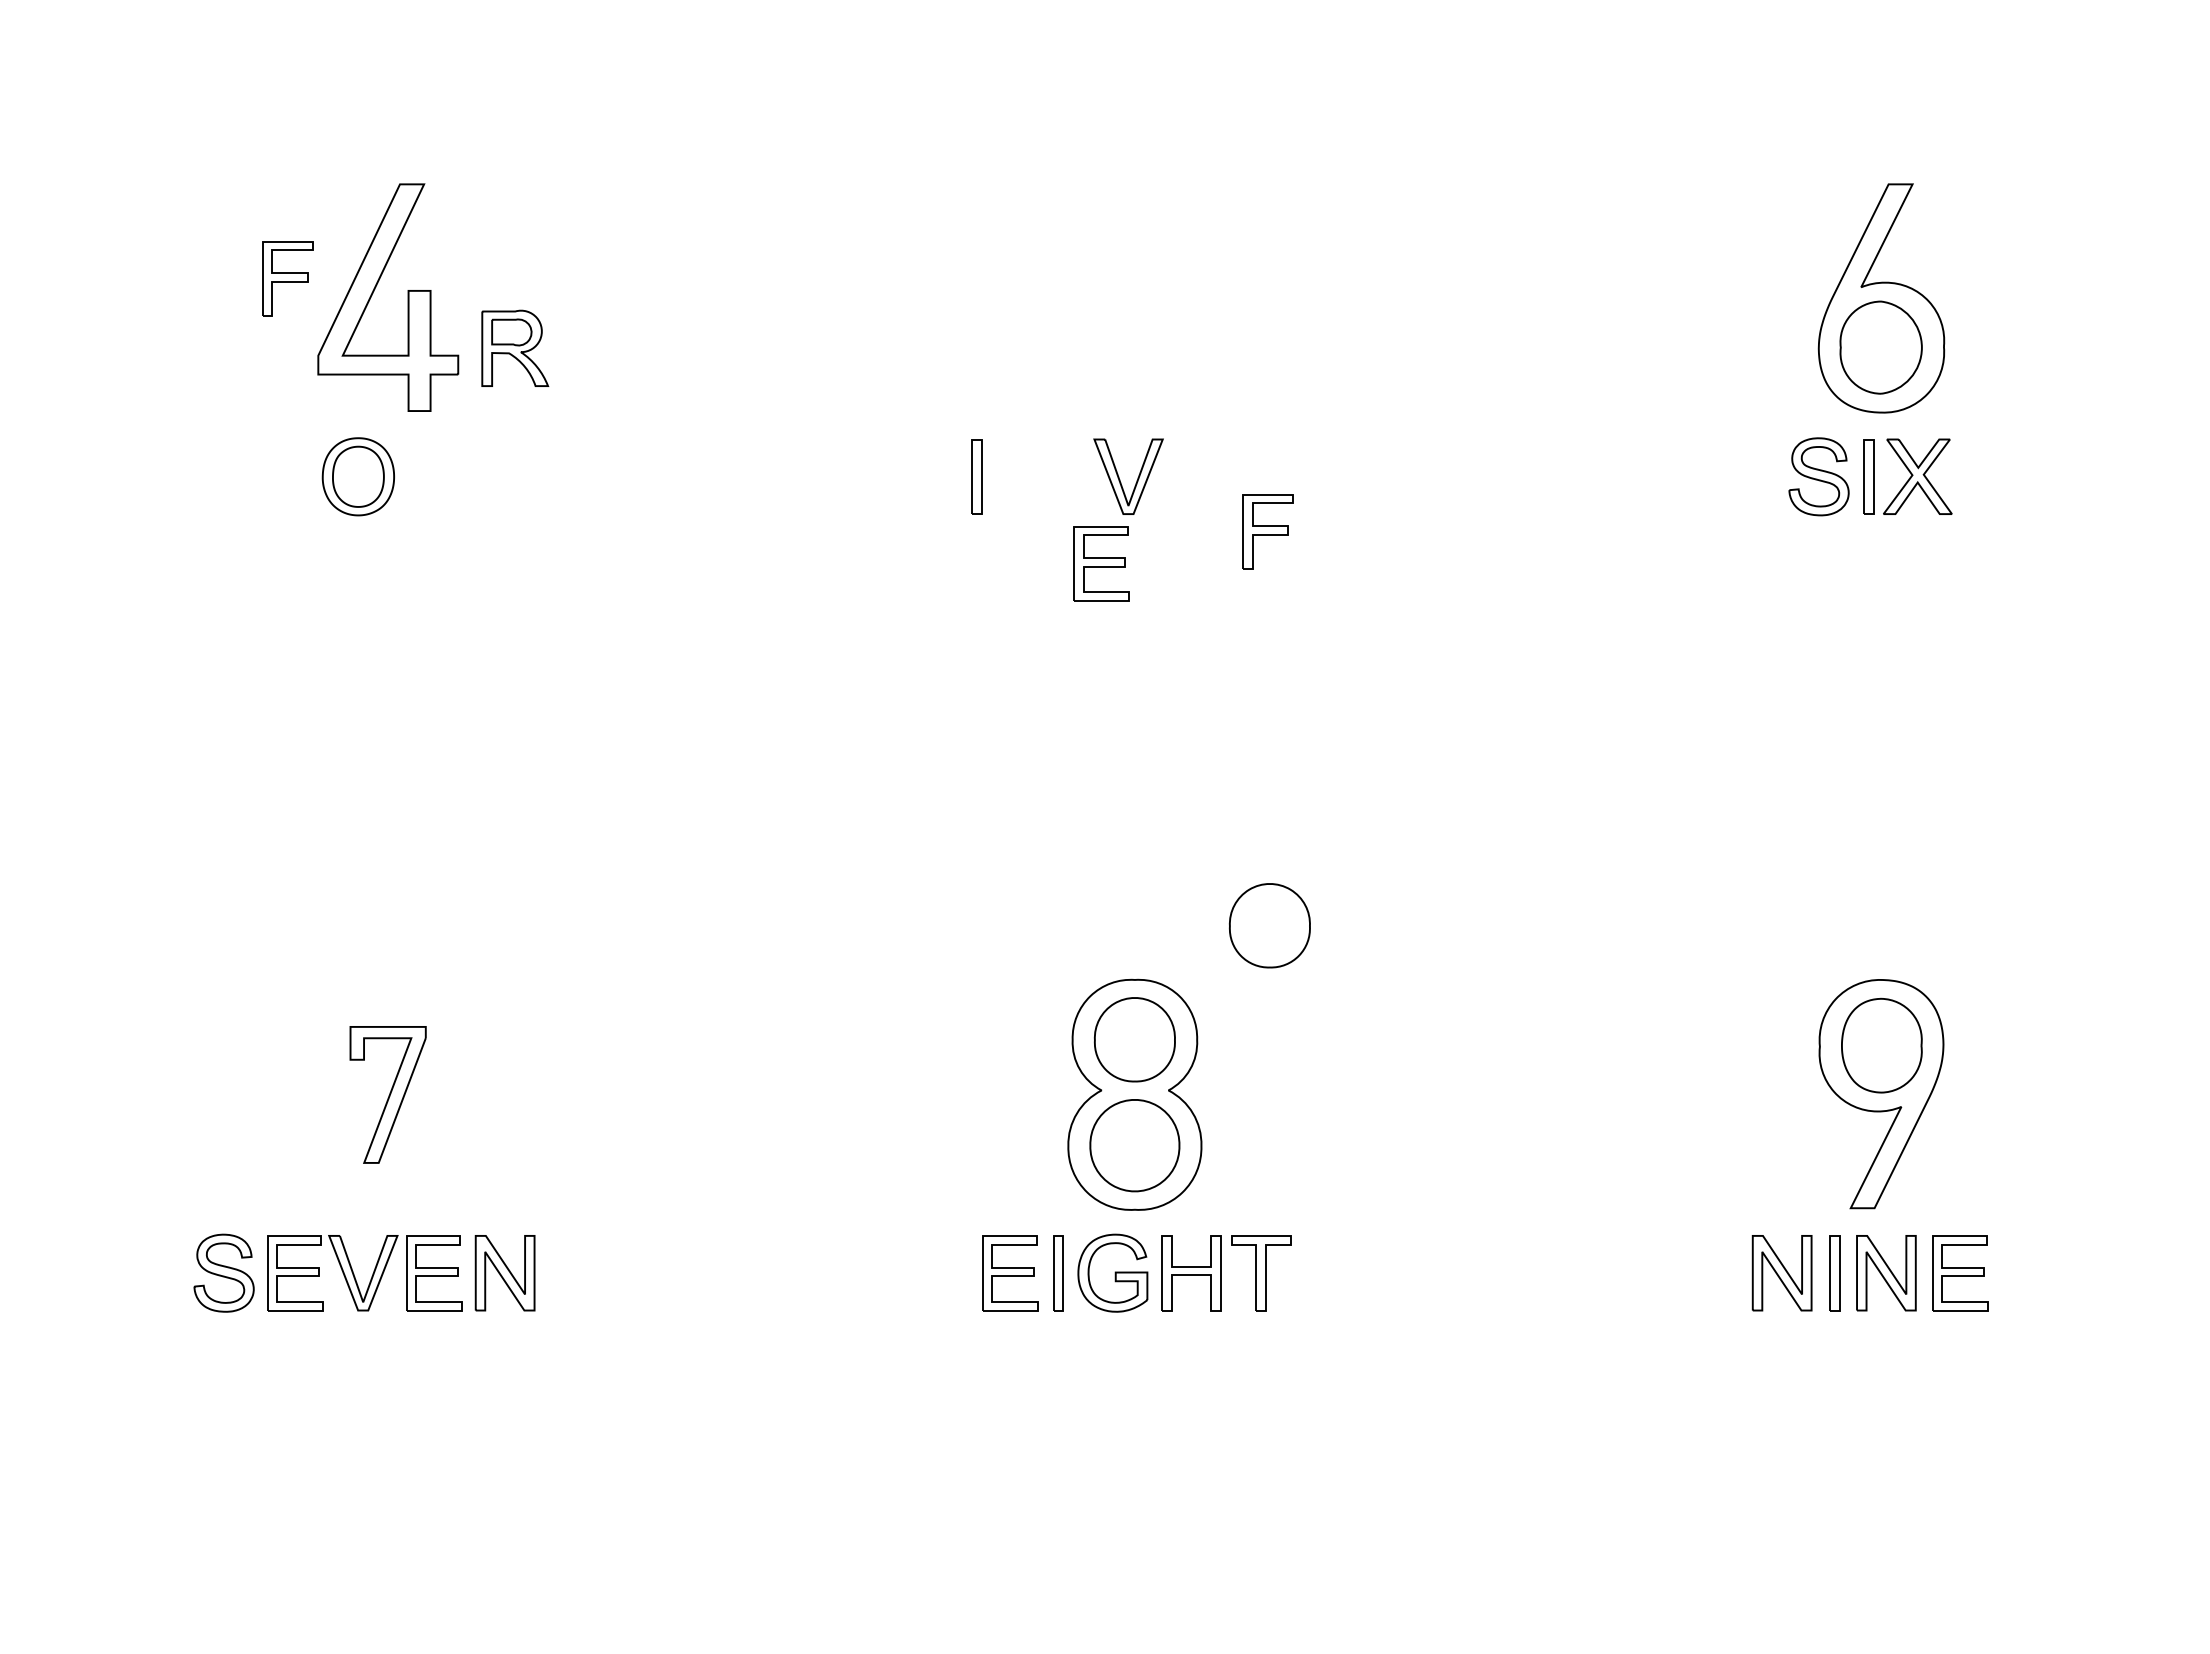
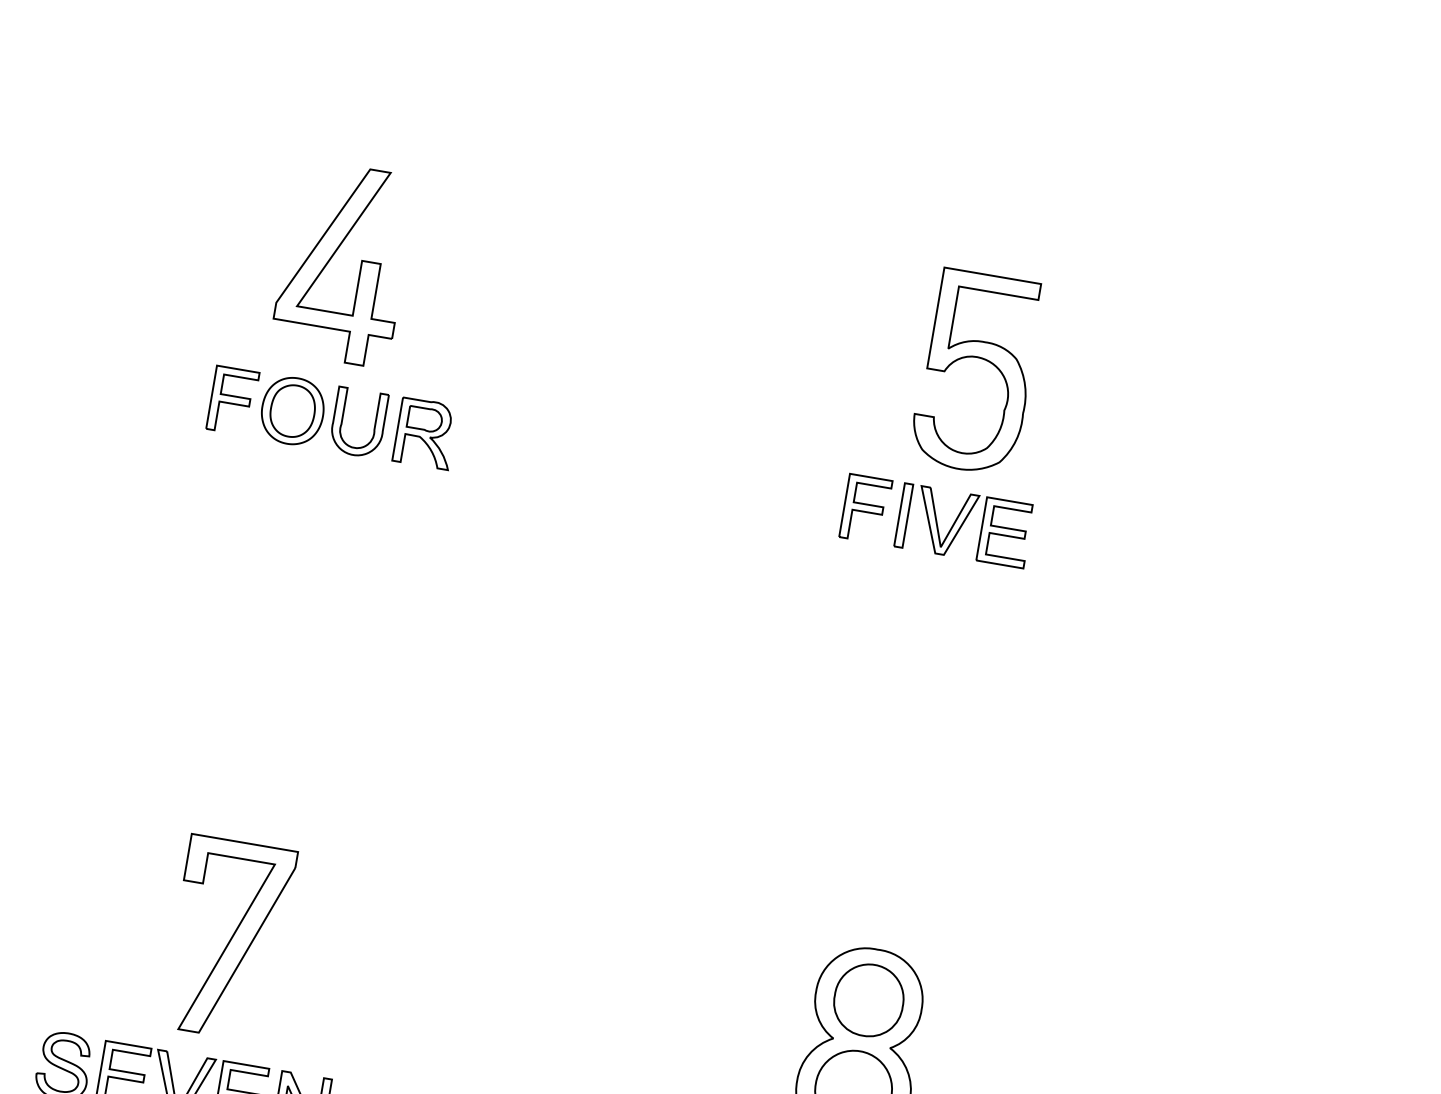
part: (287, 278) -> (232, 400), moved
part: (1138, 282) -> (981, 359), added
part: (515, 347) -> (425, 432), moved
part: (976, 476) -> (903, 515), moved
part: (454, 477) -> (374, 425), added
part: (1267, 531) -> (865, 508), moved
part: (1101, 563) -> (1005, 532), moved
part: (1269, 925) -> (999, 923), removed
part: (387, 1094) -> (227, 938), size x1.67

